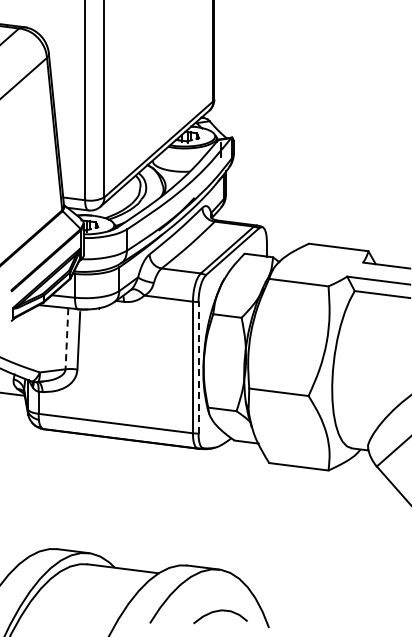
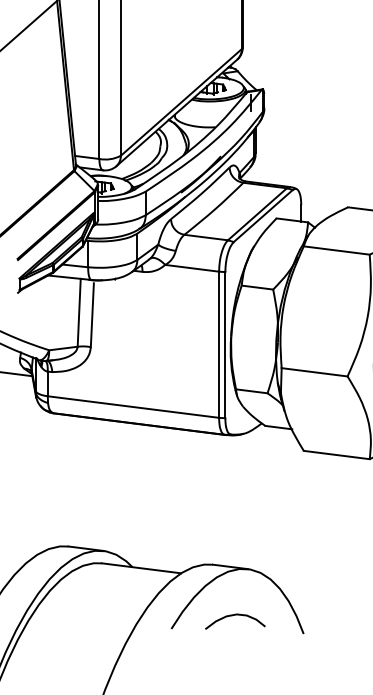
line: (66, 338) -> (78, 312), dashed -> solid
line: (198, 367) -> (225, 344), dashed -> solid
curve: (220, 611) -> (235, 615), moved

